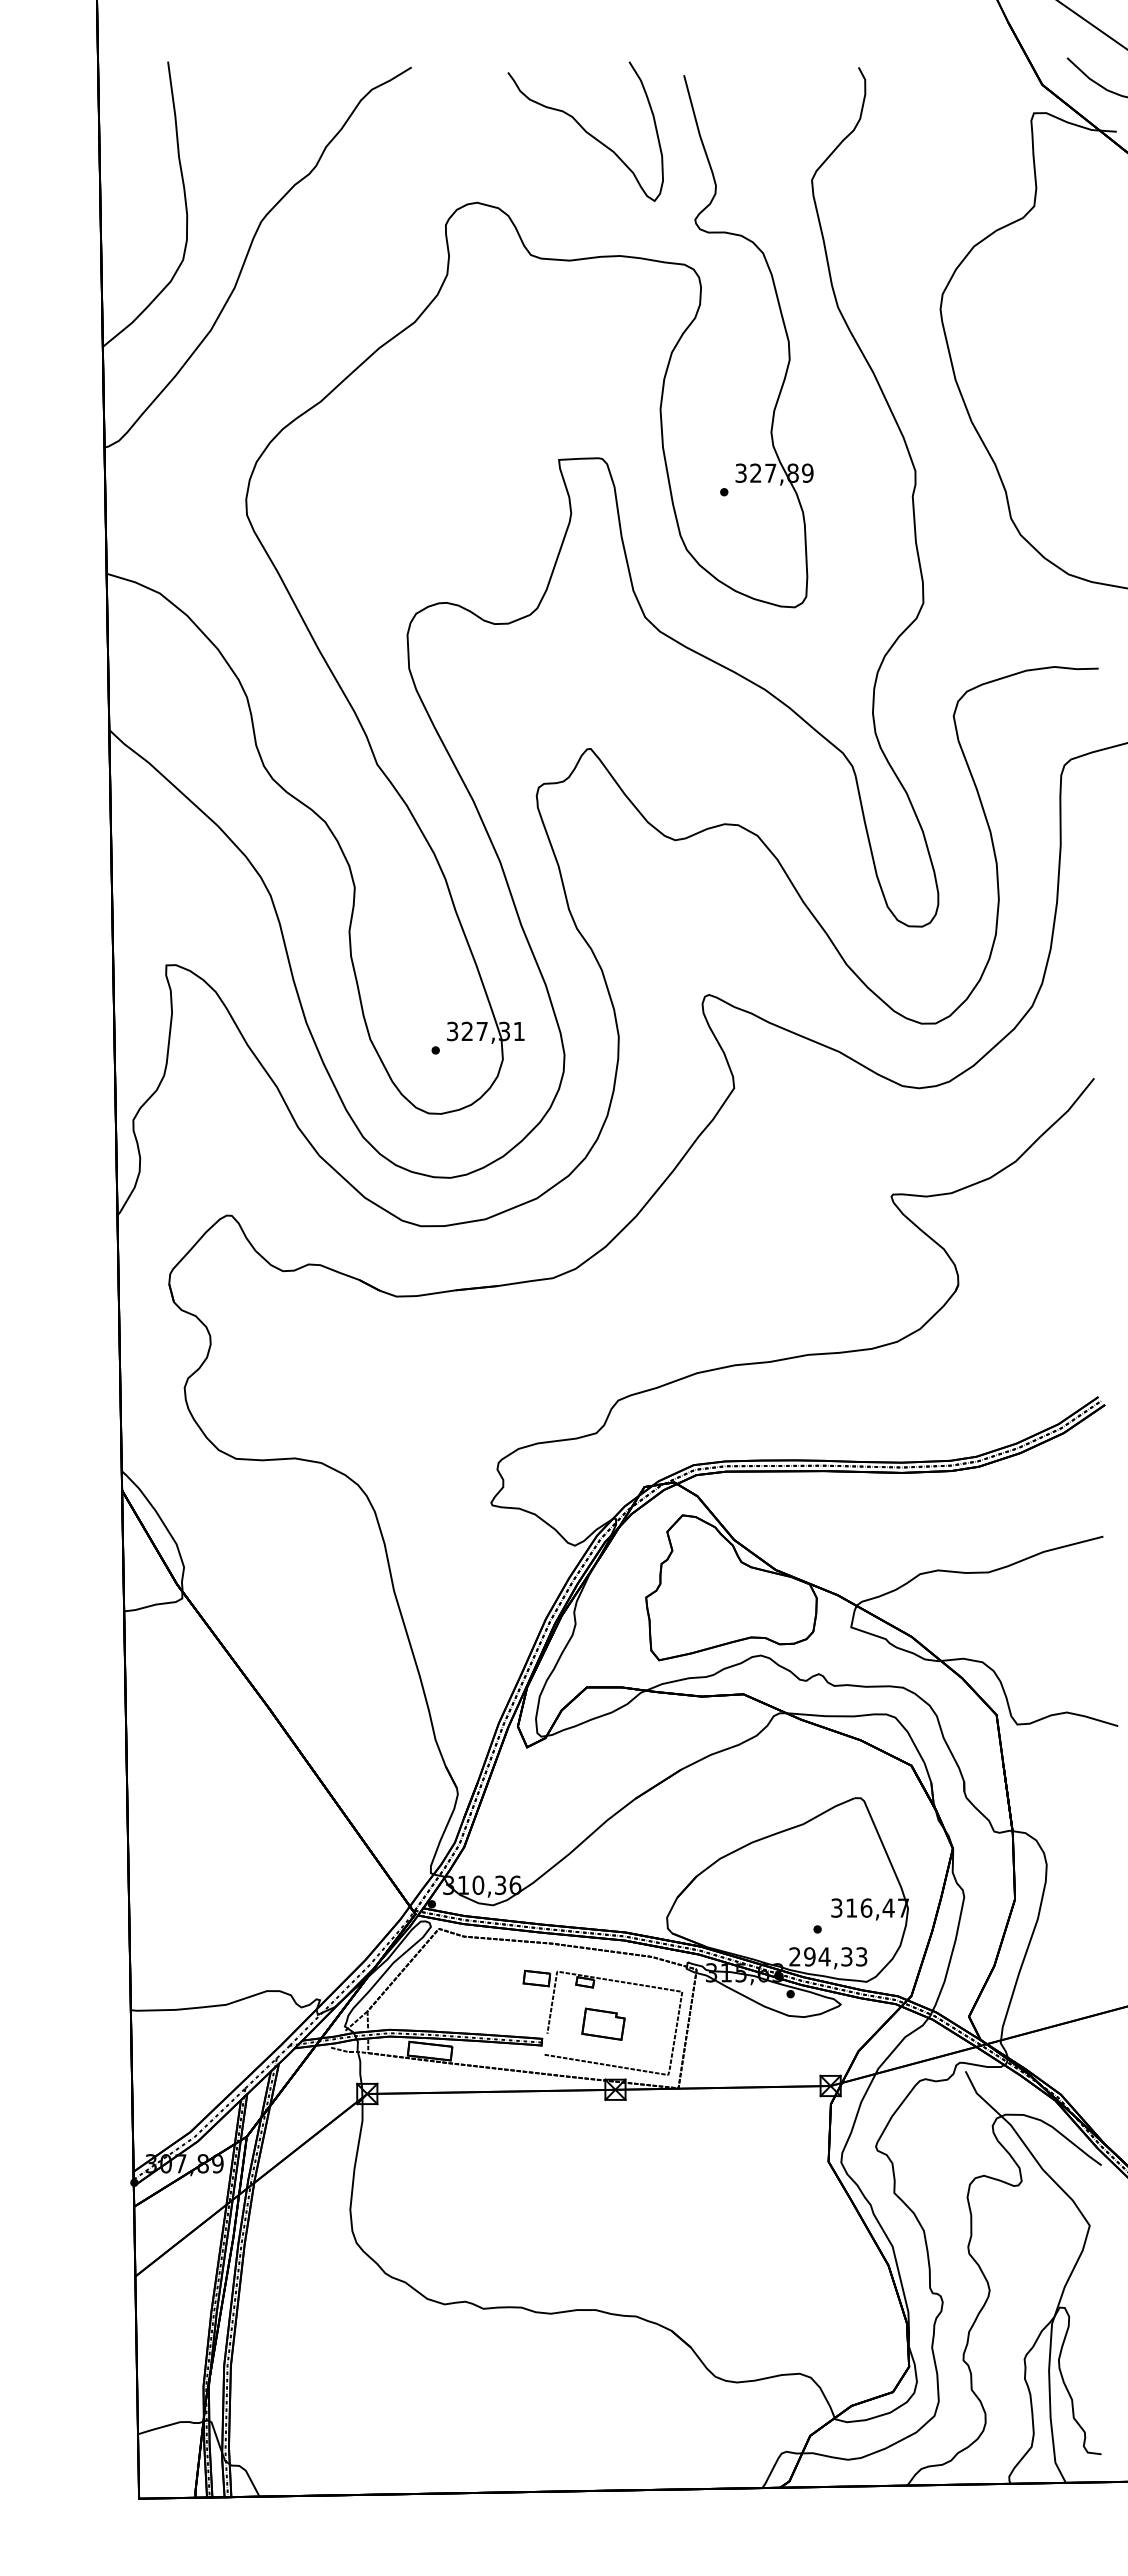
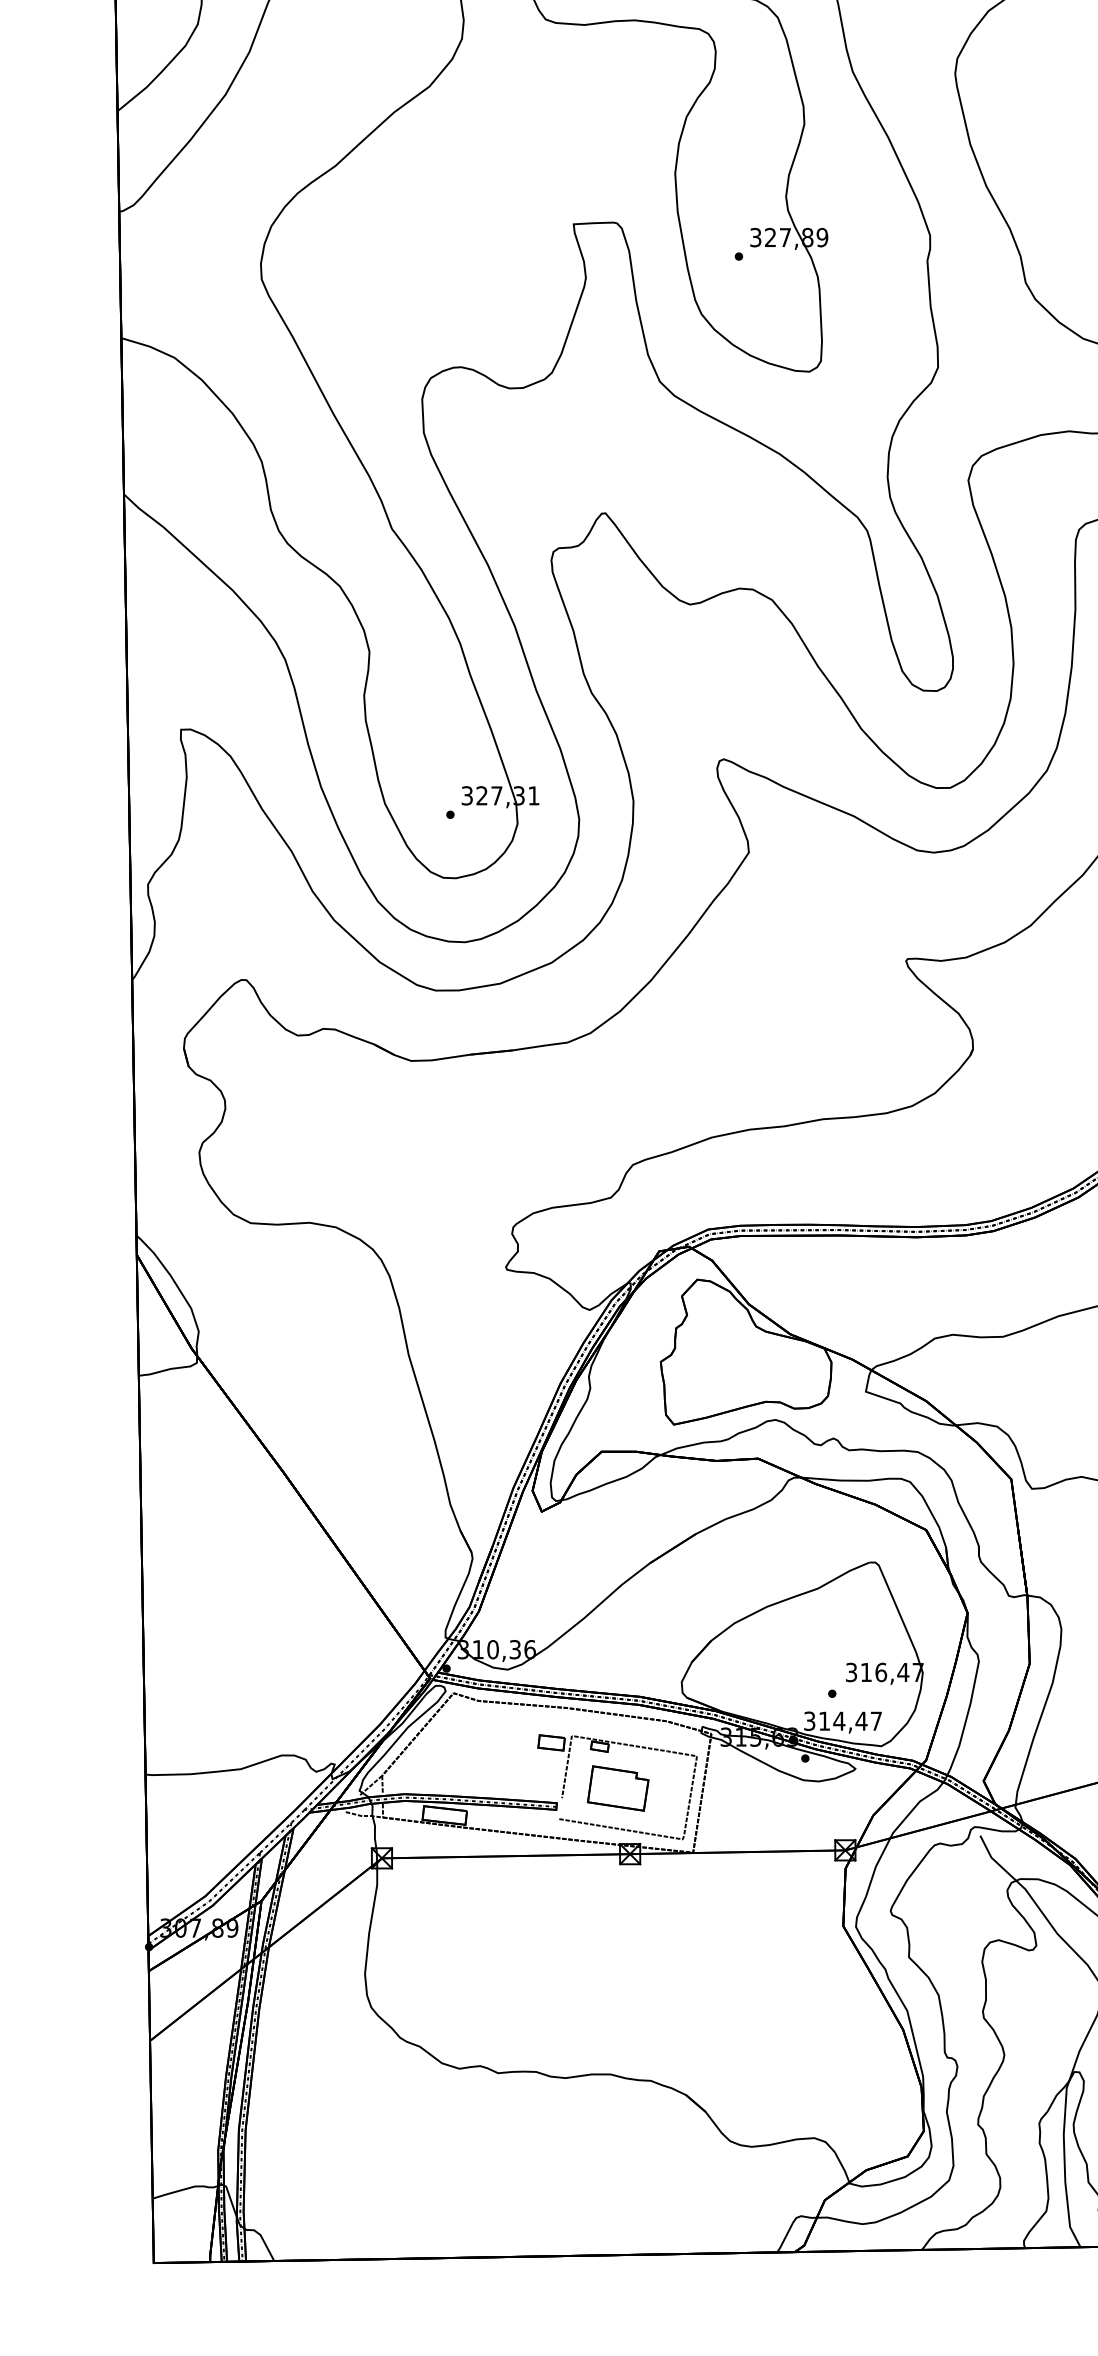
text: (828, 1956) -> (843, 1720), 294,33 -> 314,47
part: (603, 2024) -> (618, 1788), size x1.43

